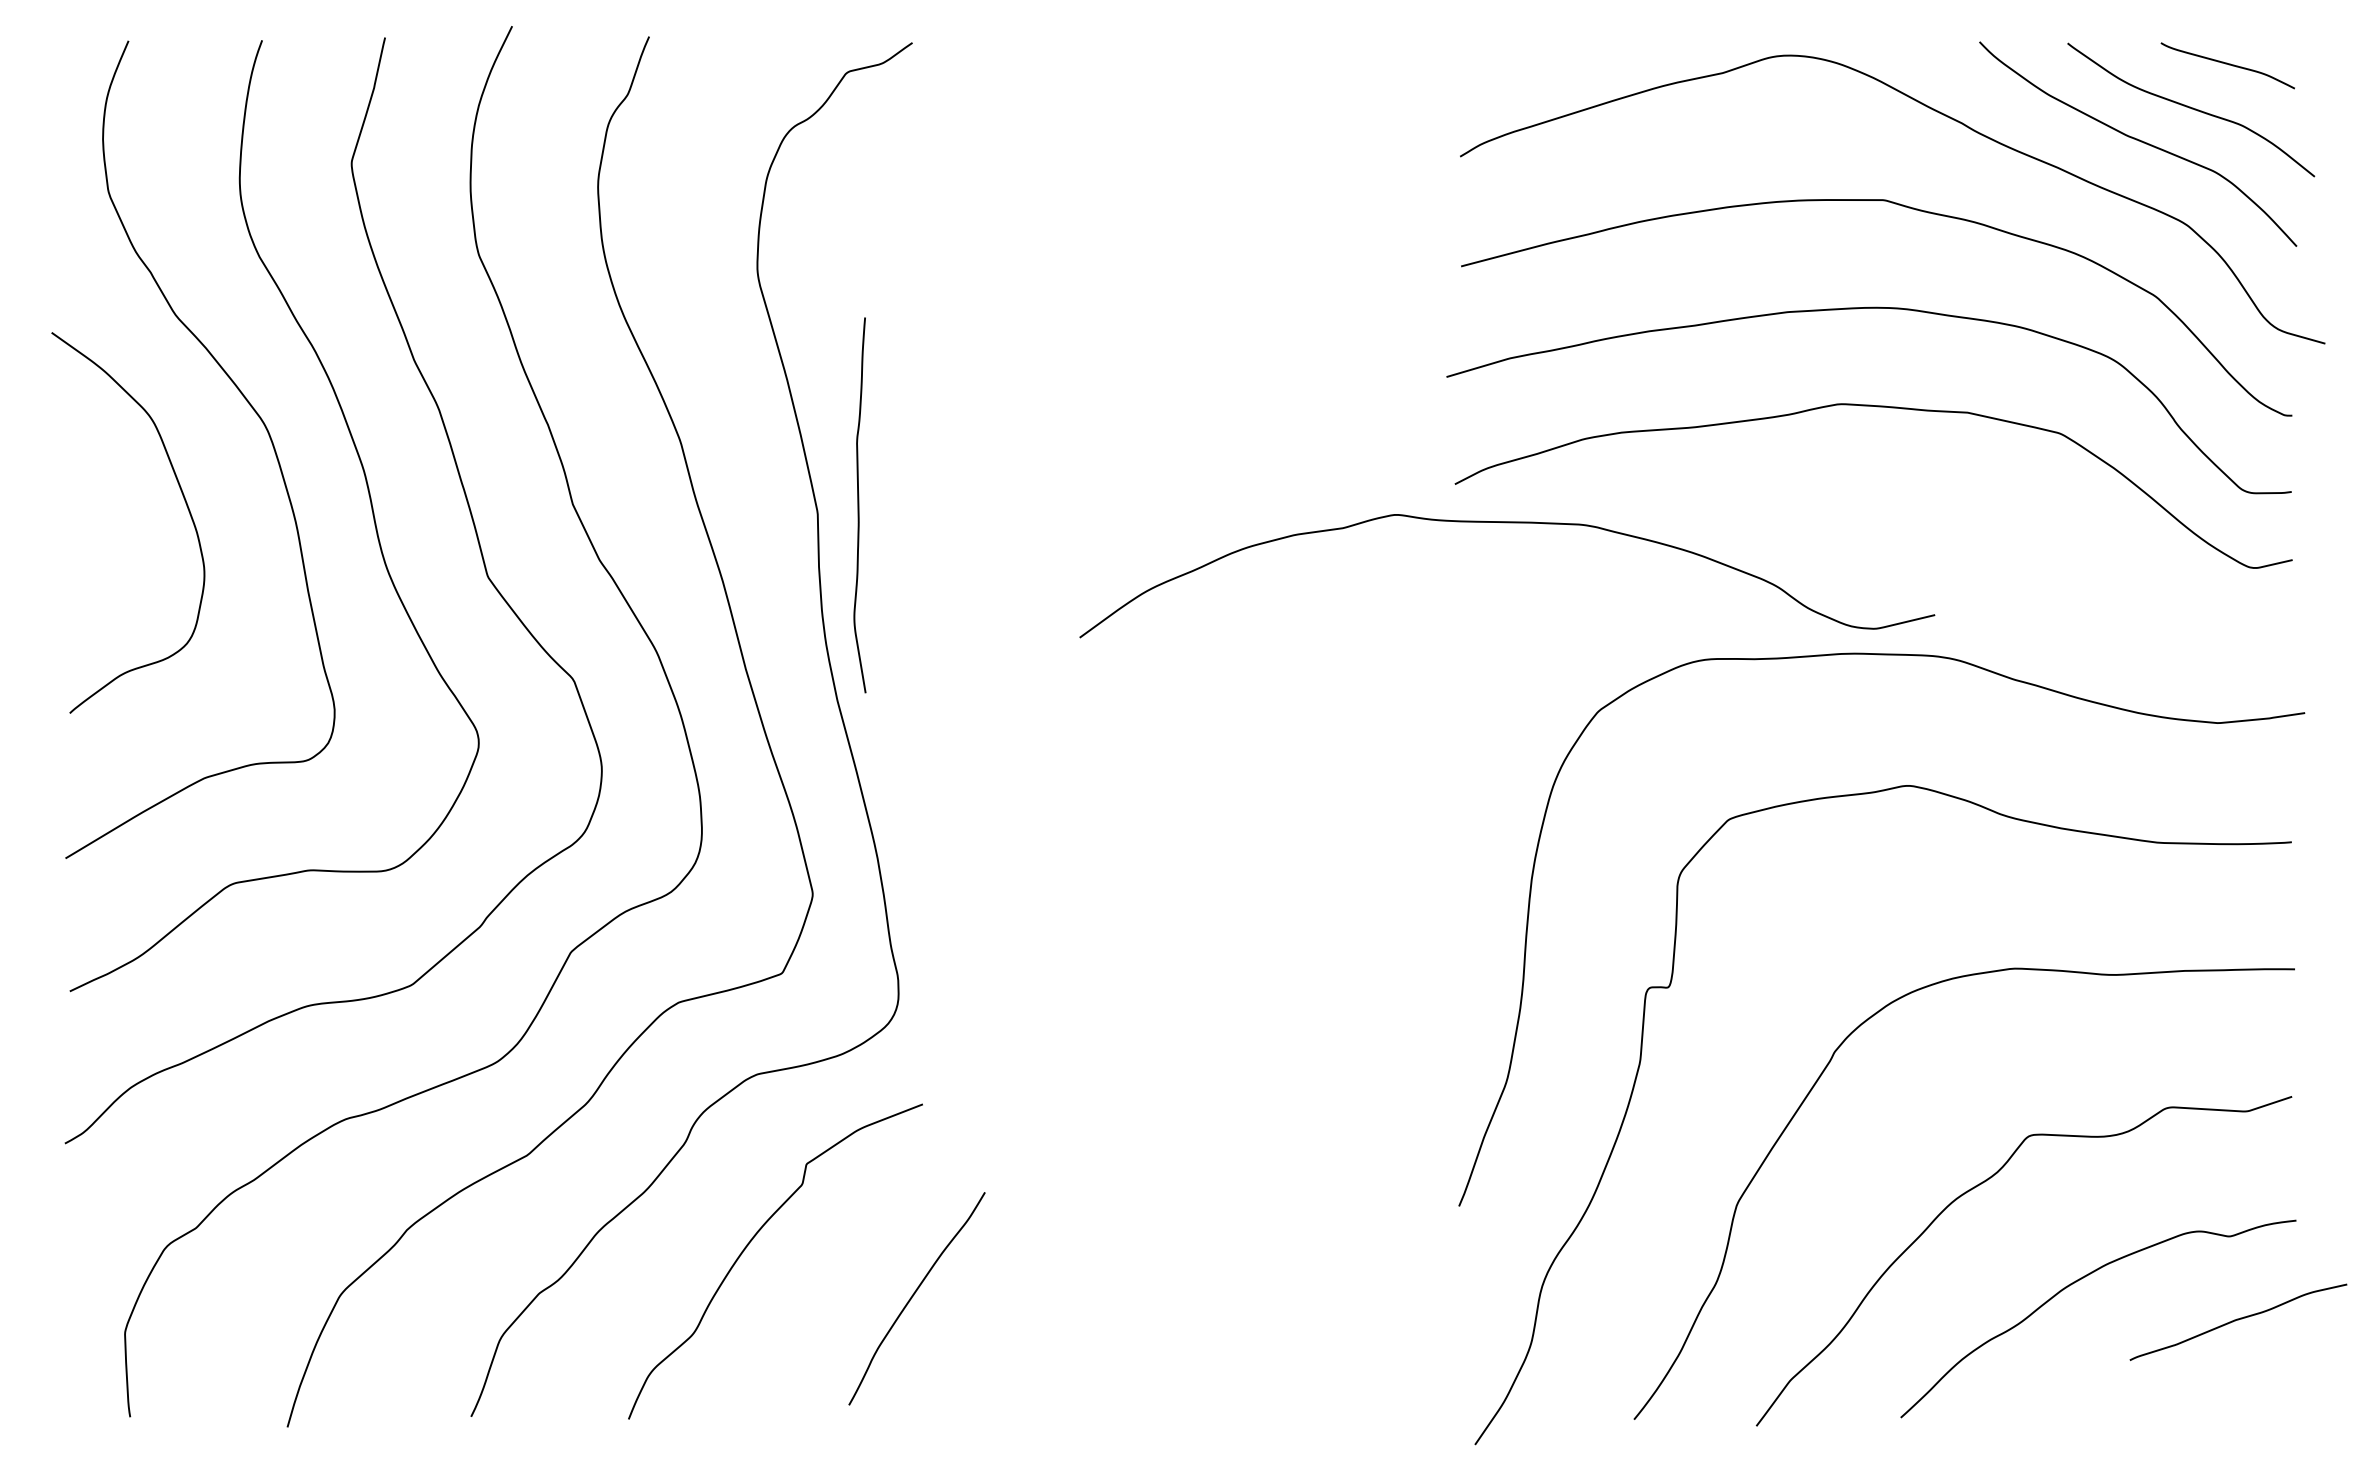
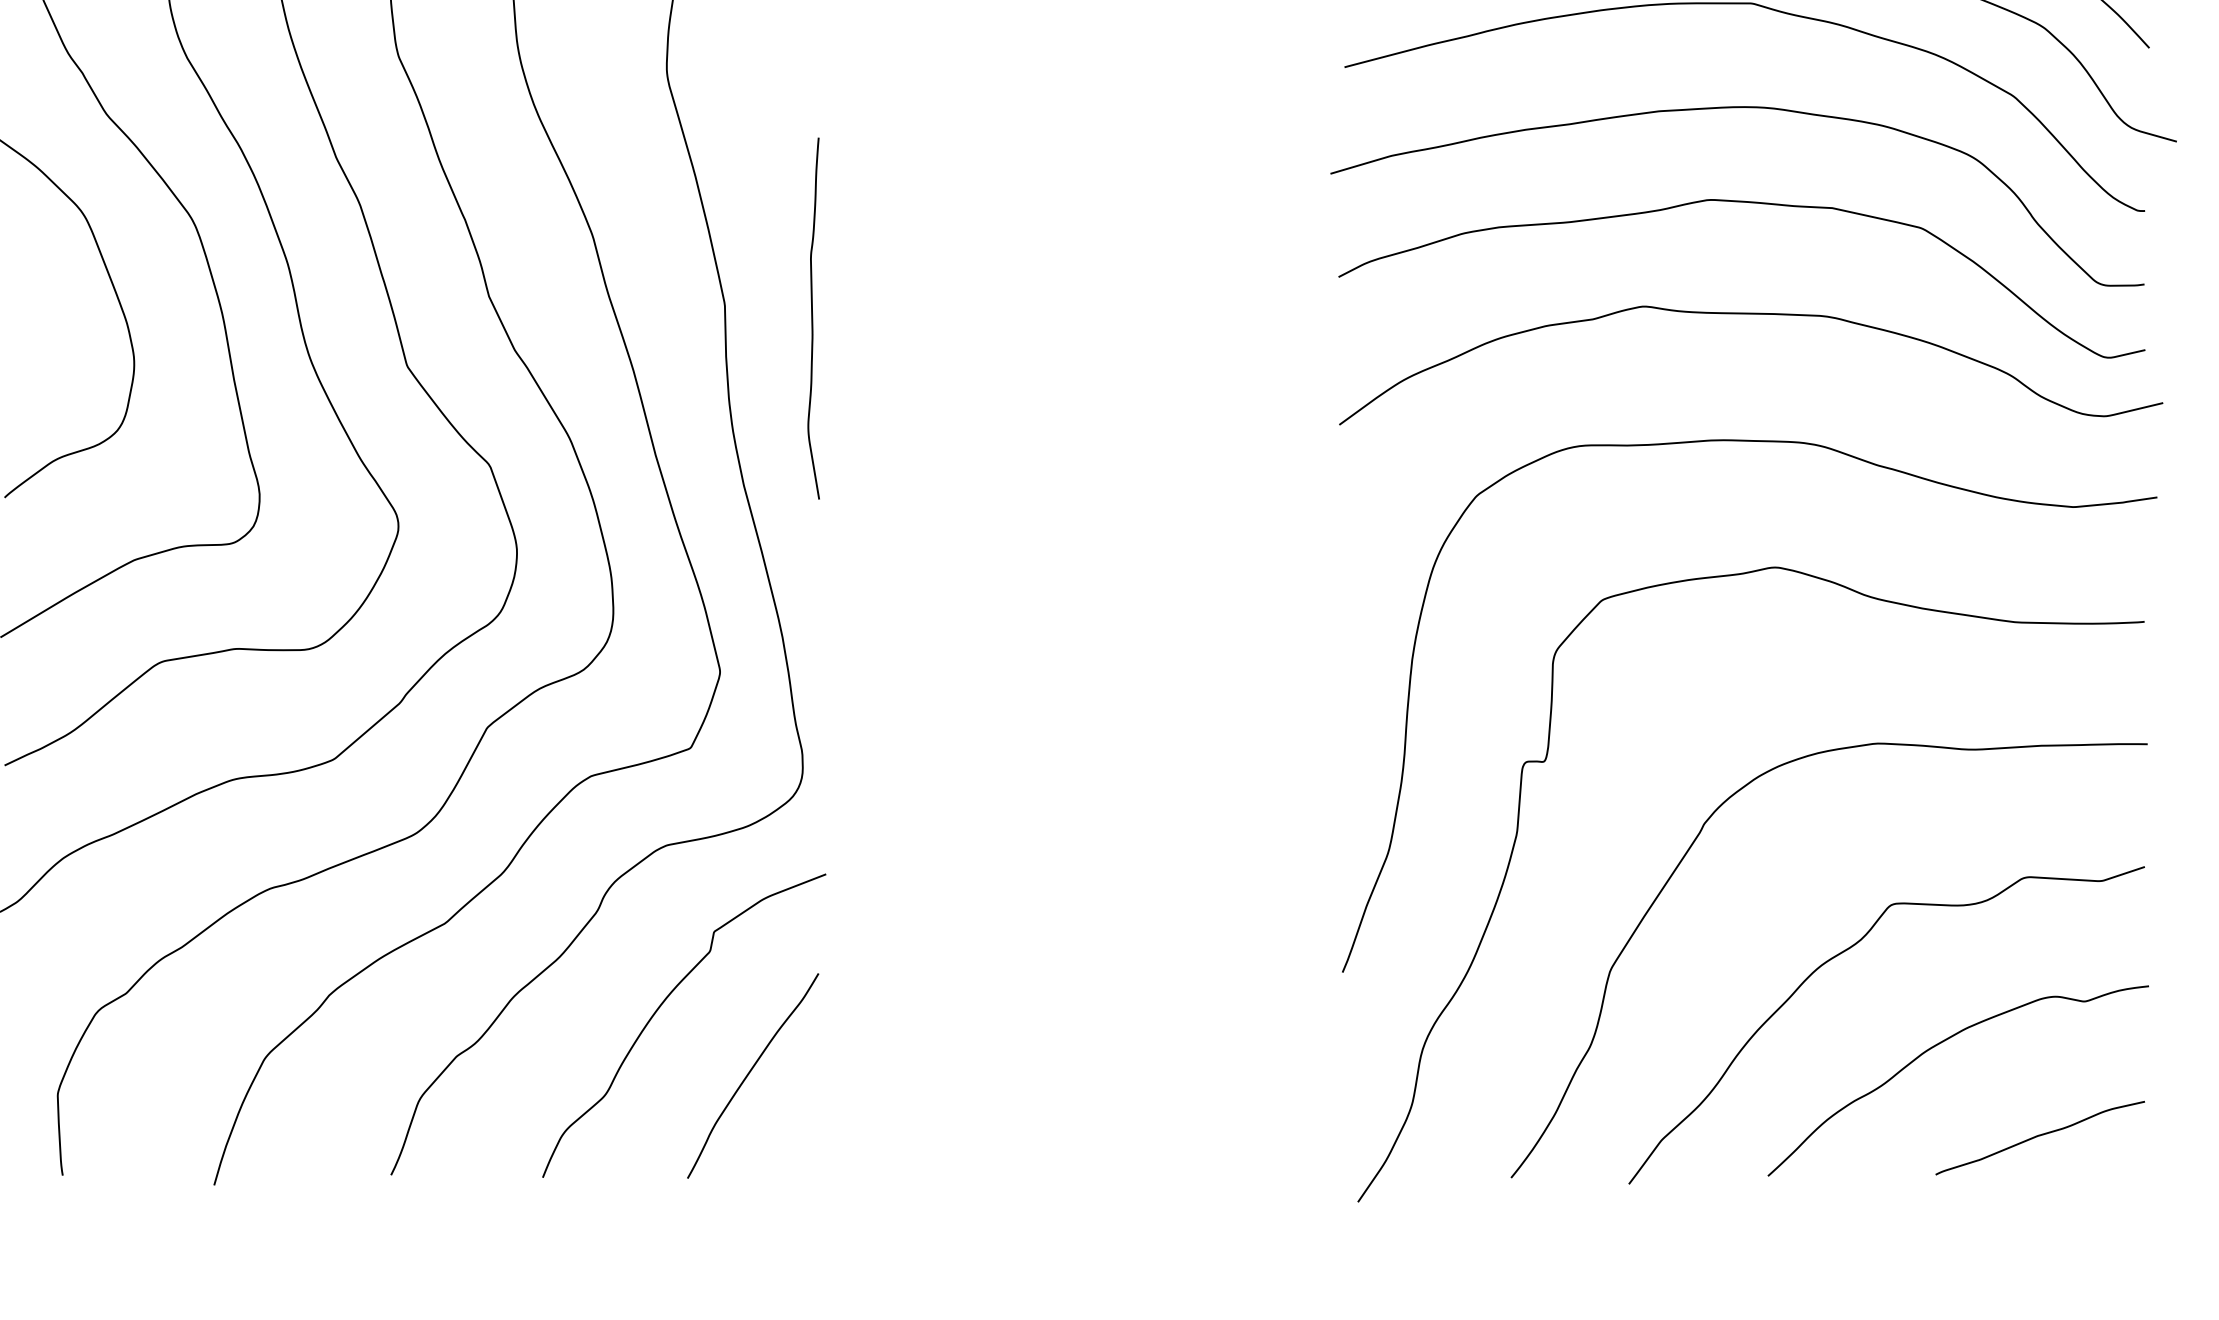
curve: (859, 505) -> (813, 318), moved
curve: (1507, 523) -> (1751, 314), moved
curve: (914, 1295) -> (750, 1072), moved
curve: (2238, 1320) -> (2040, 1136), moved

